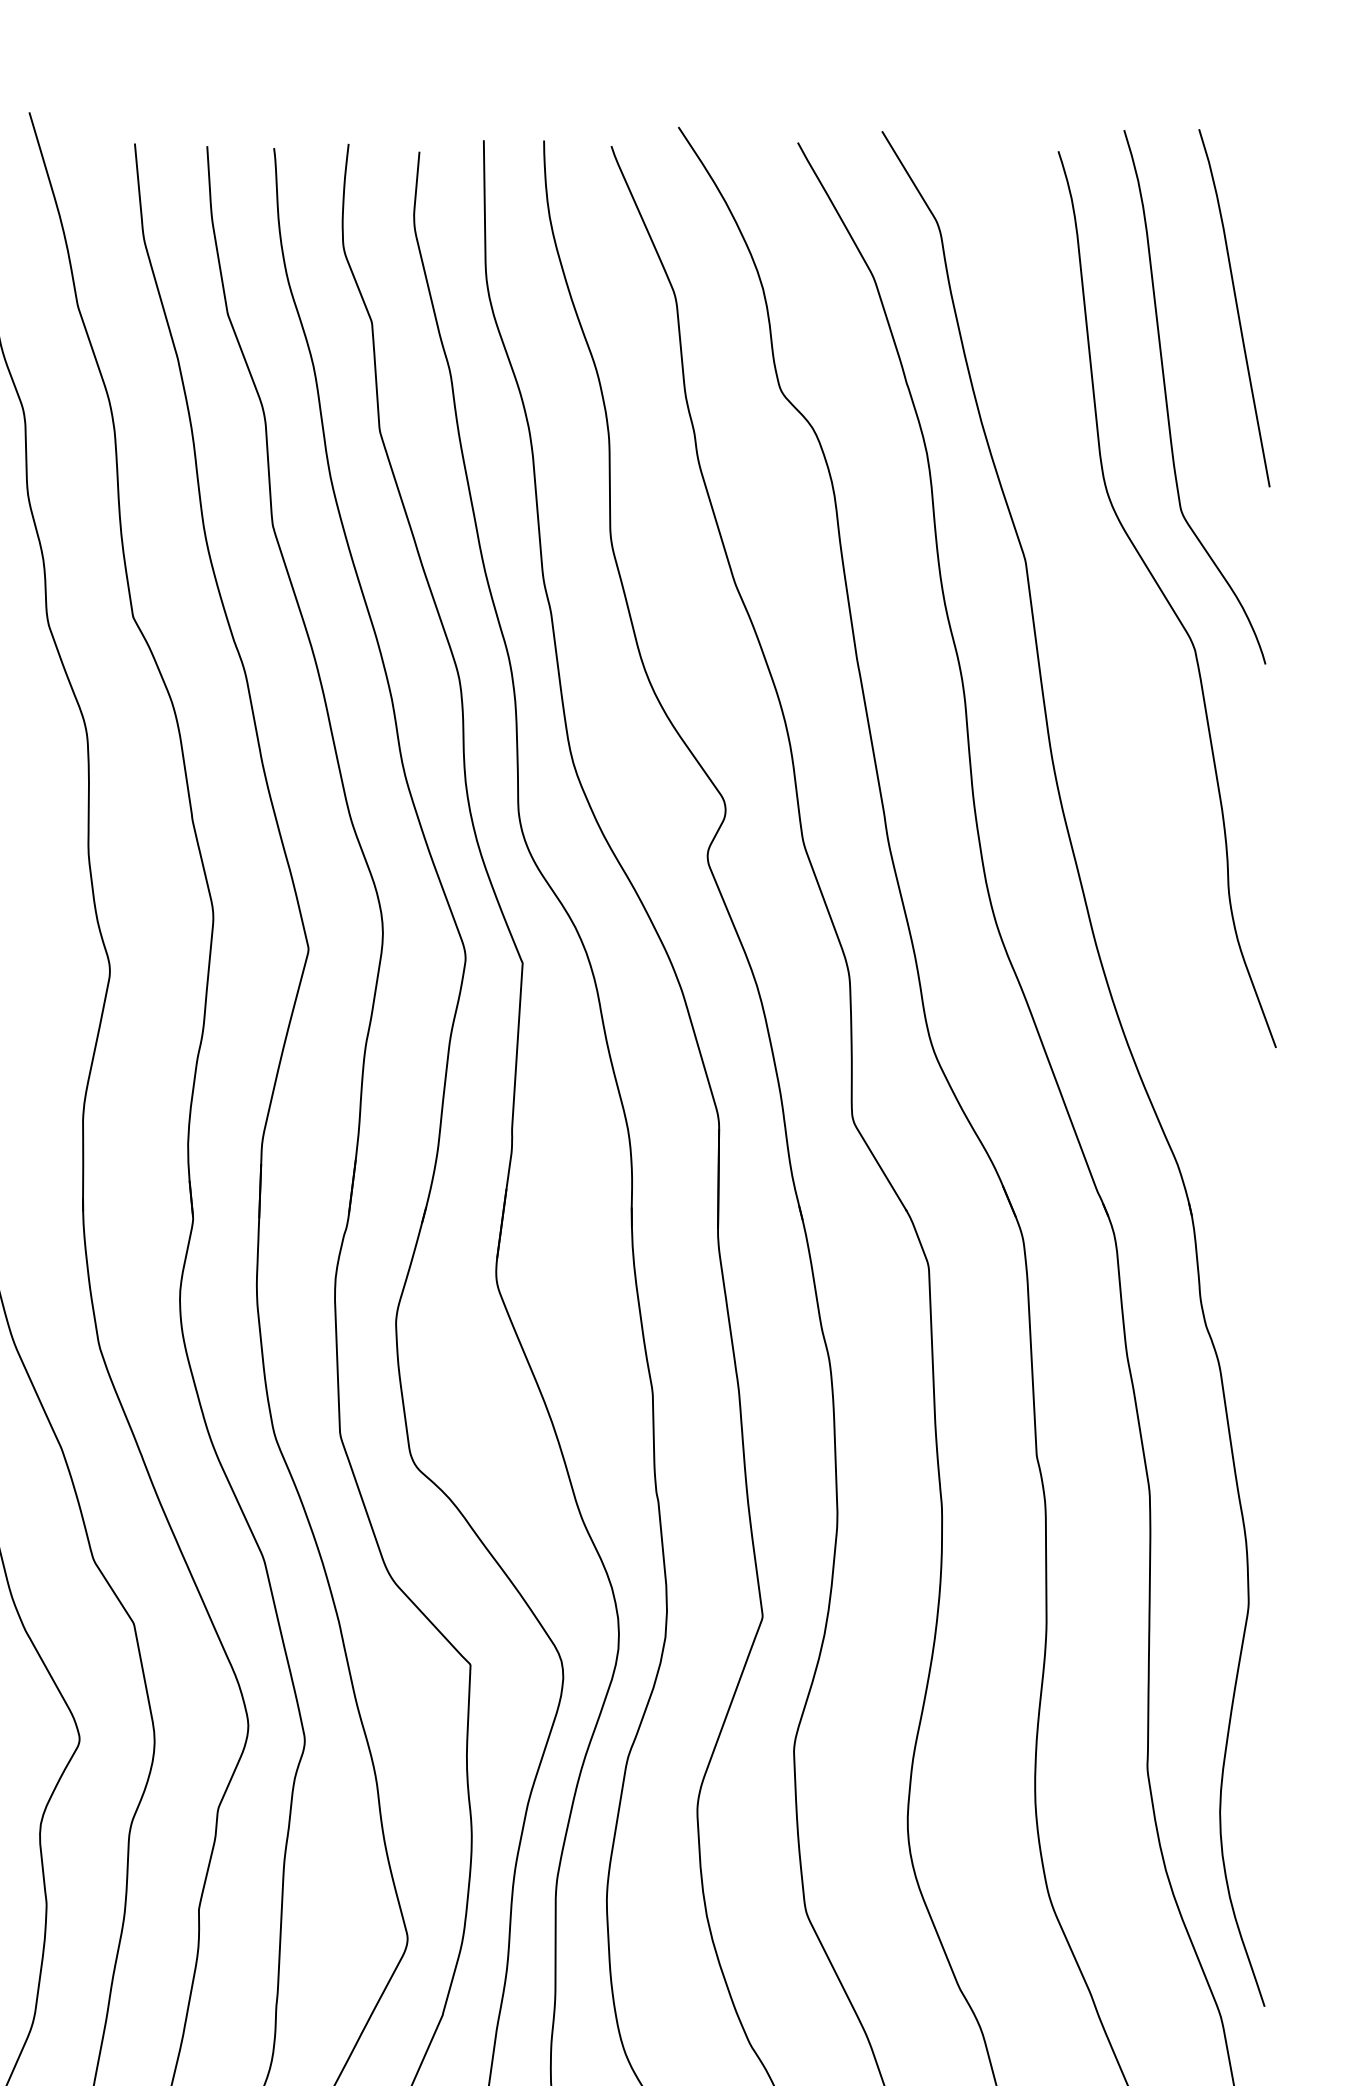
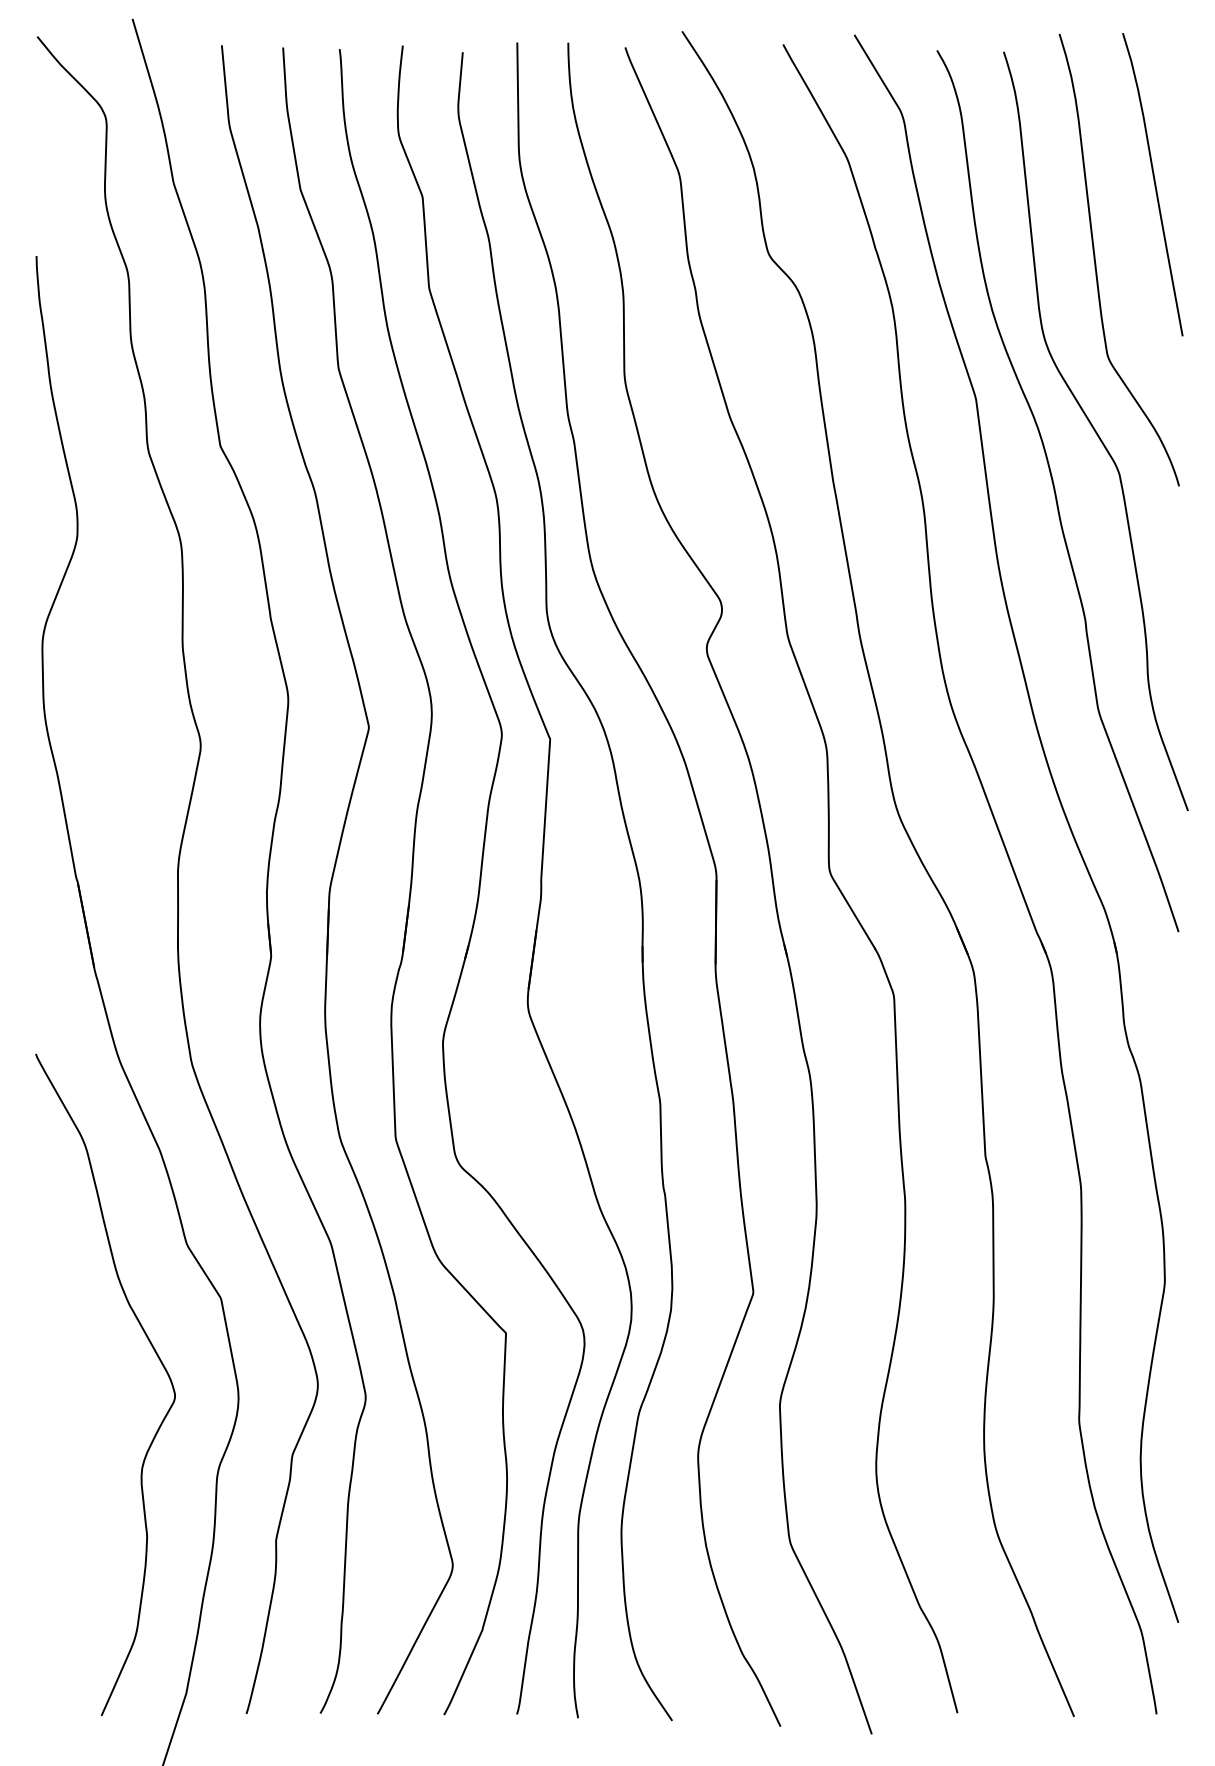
curve: (1119, 670) -> (1055, 491), added

